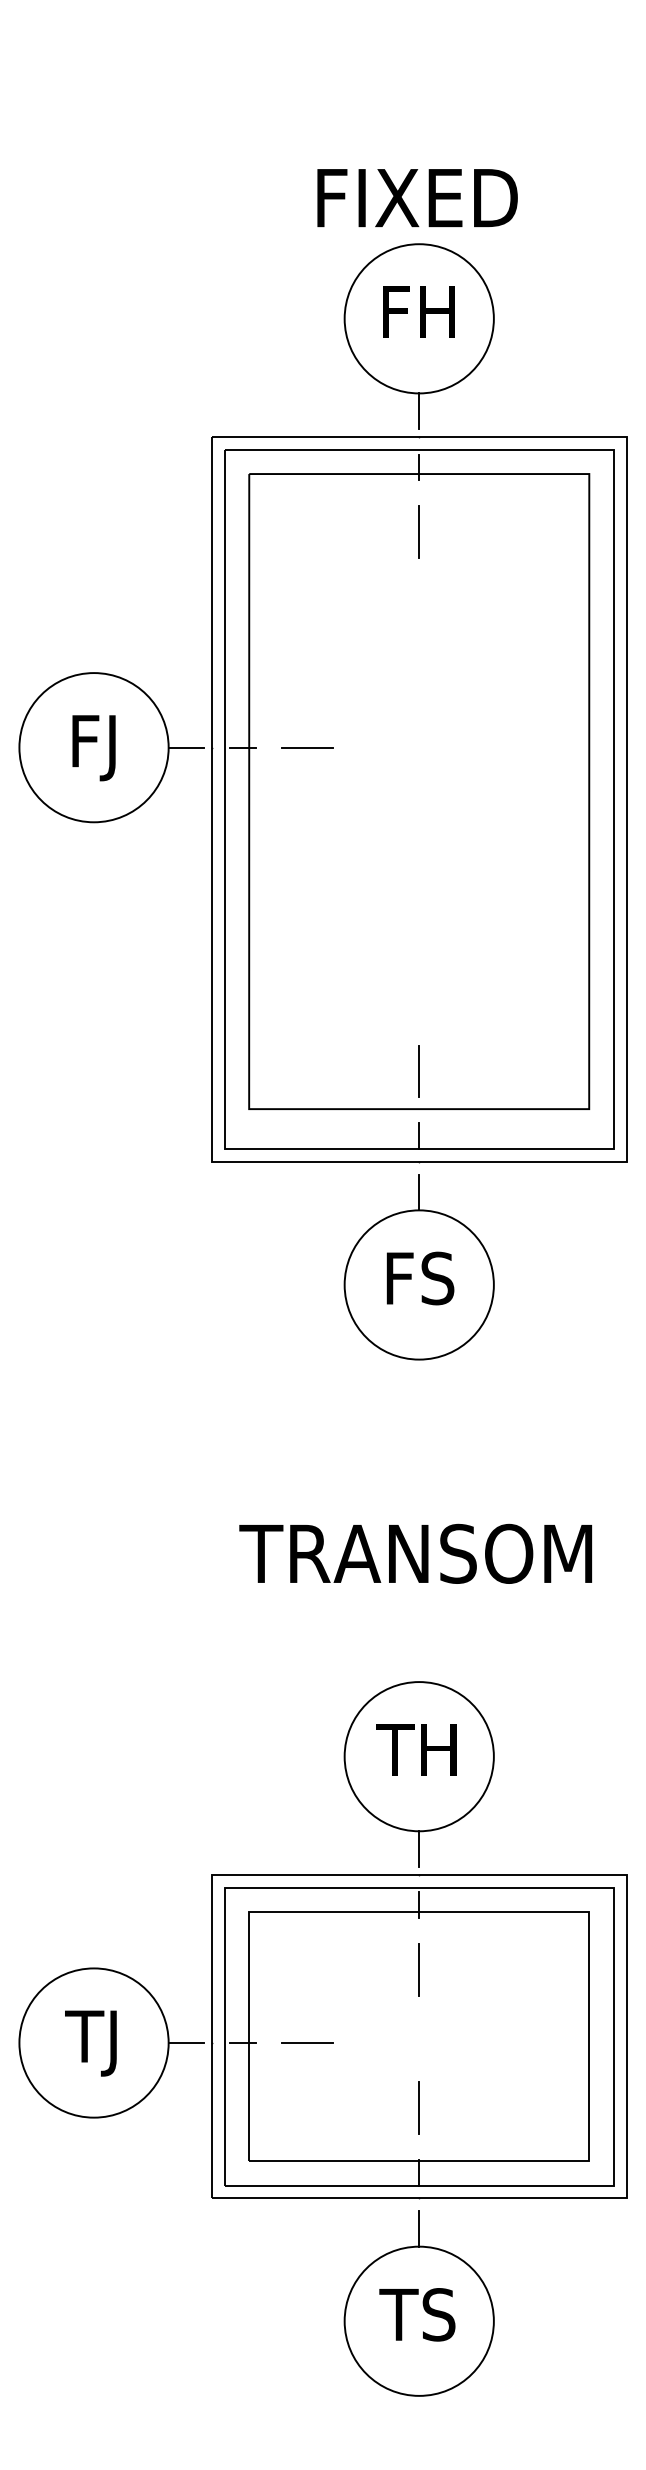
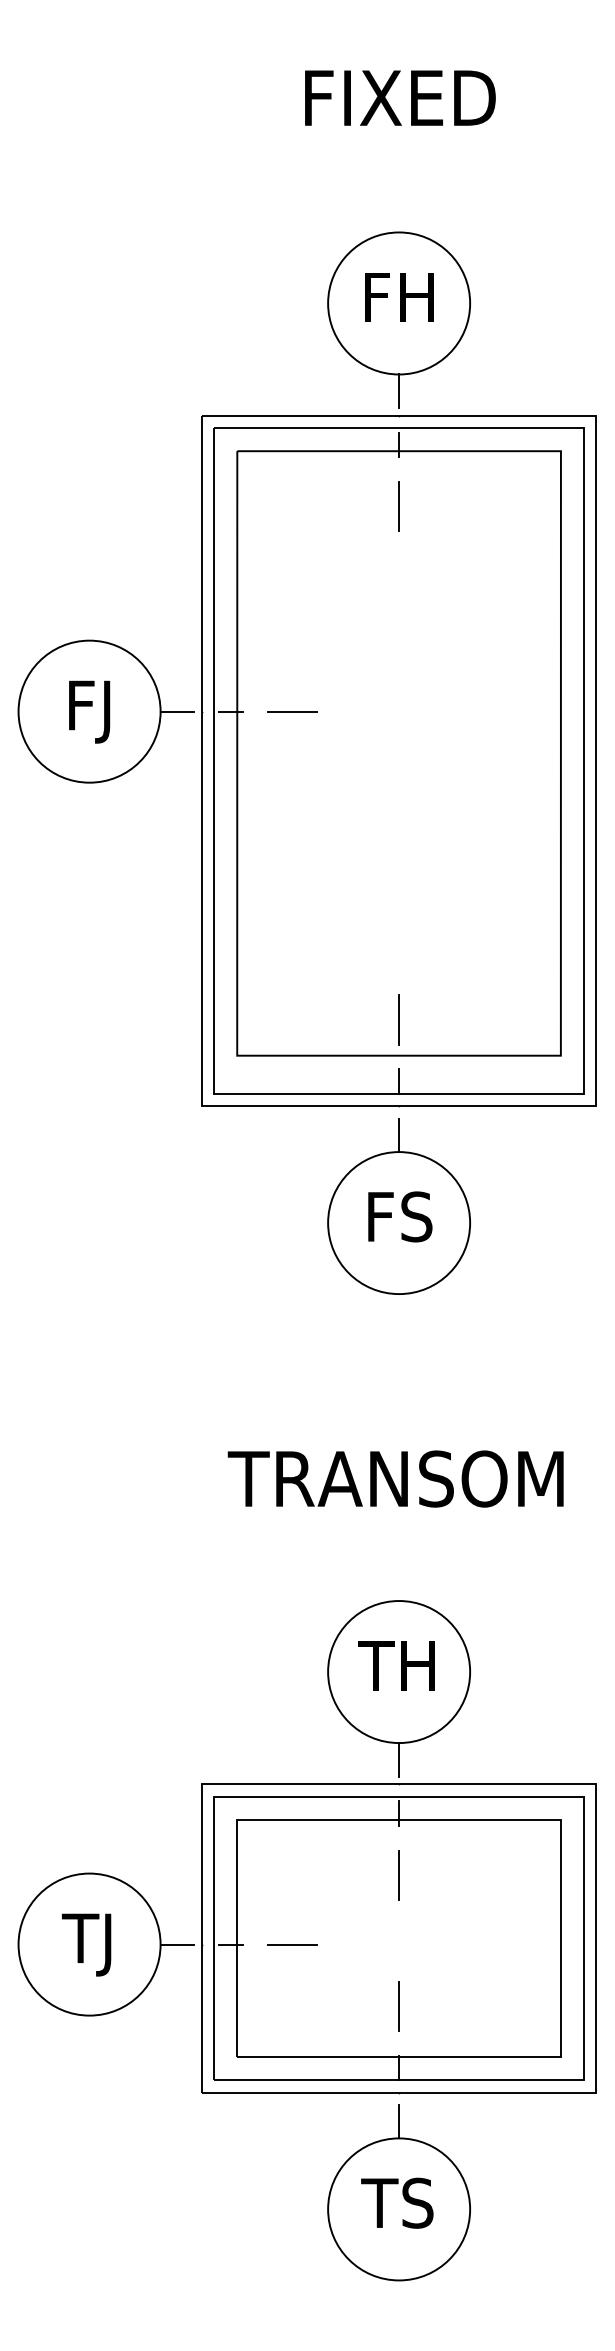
text: (417, 198) -> (400, 98), moved

